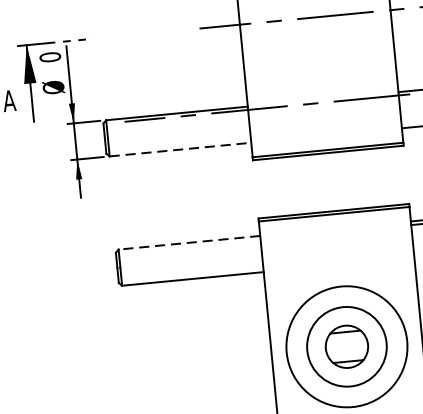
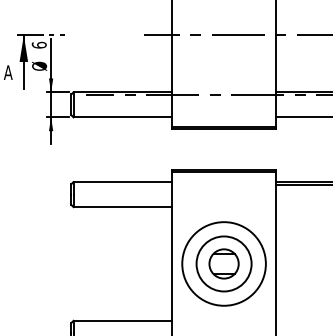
text: (49, 56) -> (38, 44), 0 -> 6
line: (181, 149) -> (123, 117), dashed -> solid
line: (189, 243) -> (122, 182), dashed -> solid

